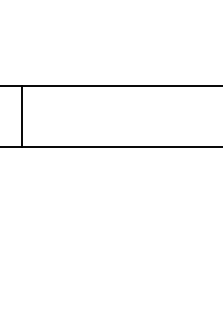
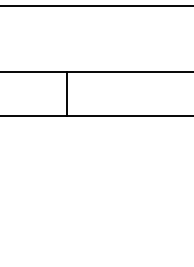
line: (21, 117) -> (66, 94), moved

